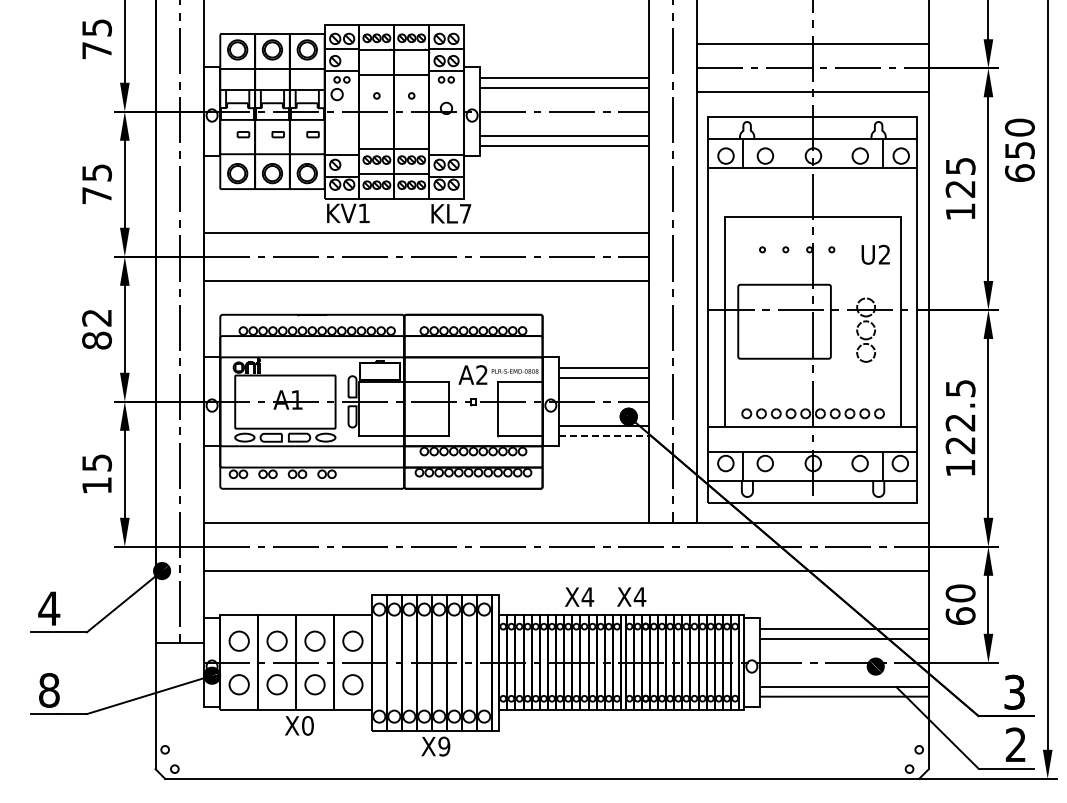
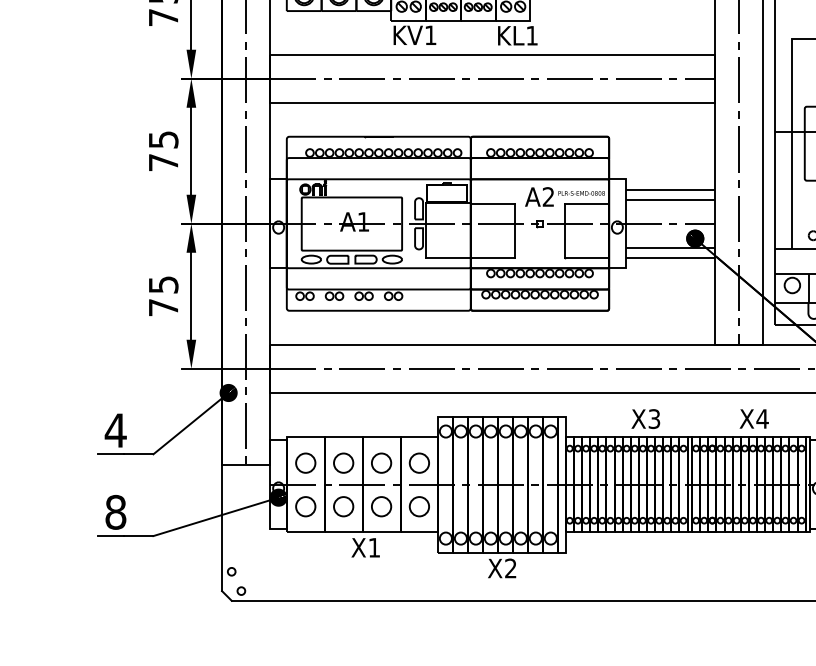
text: (465, 213) -> (532, 35), KL7 -> KL1
text: (96, 329) -> (163, 151), 82 -> 75
line: (603, 435) -> (670, 257), dashed -> solid
text: (96, 485) -> (163, 307), 15 -> 75
text: (631, 596) -> (754, 418), moved
text: (587, 597) -> (654, 419), X4 -> X3
text: (307, 725) -> (374, 547), X0 -> X1
text: (444, 746) -> (511, 568), X9 -> X2

